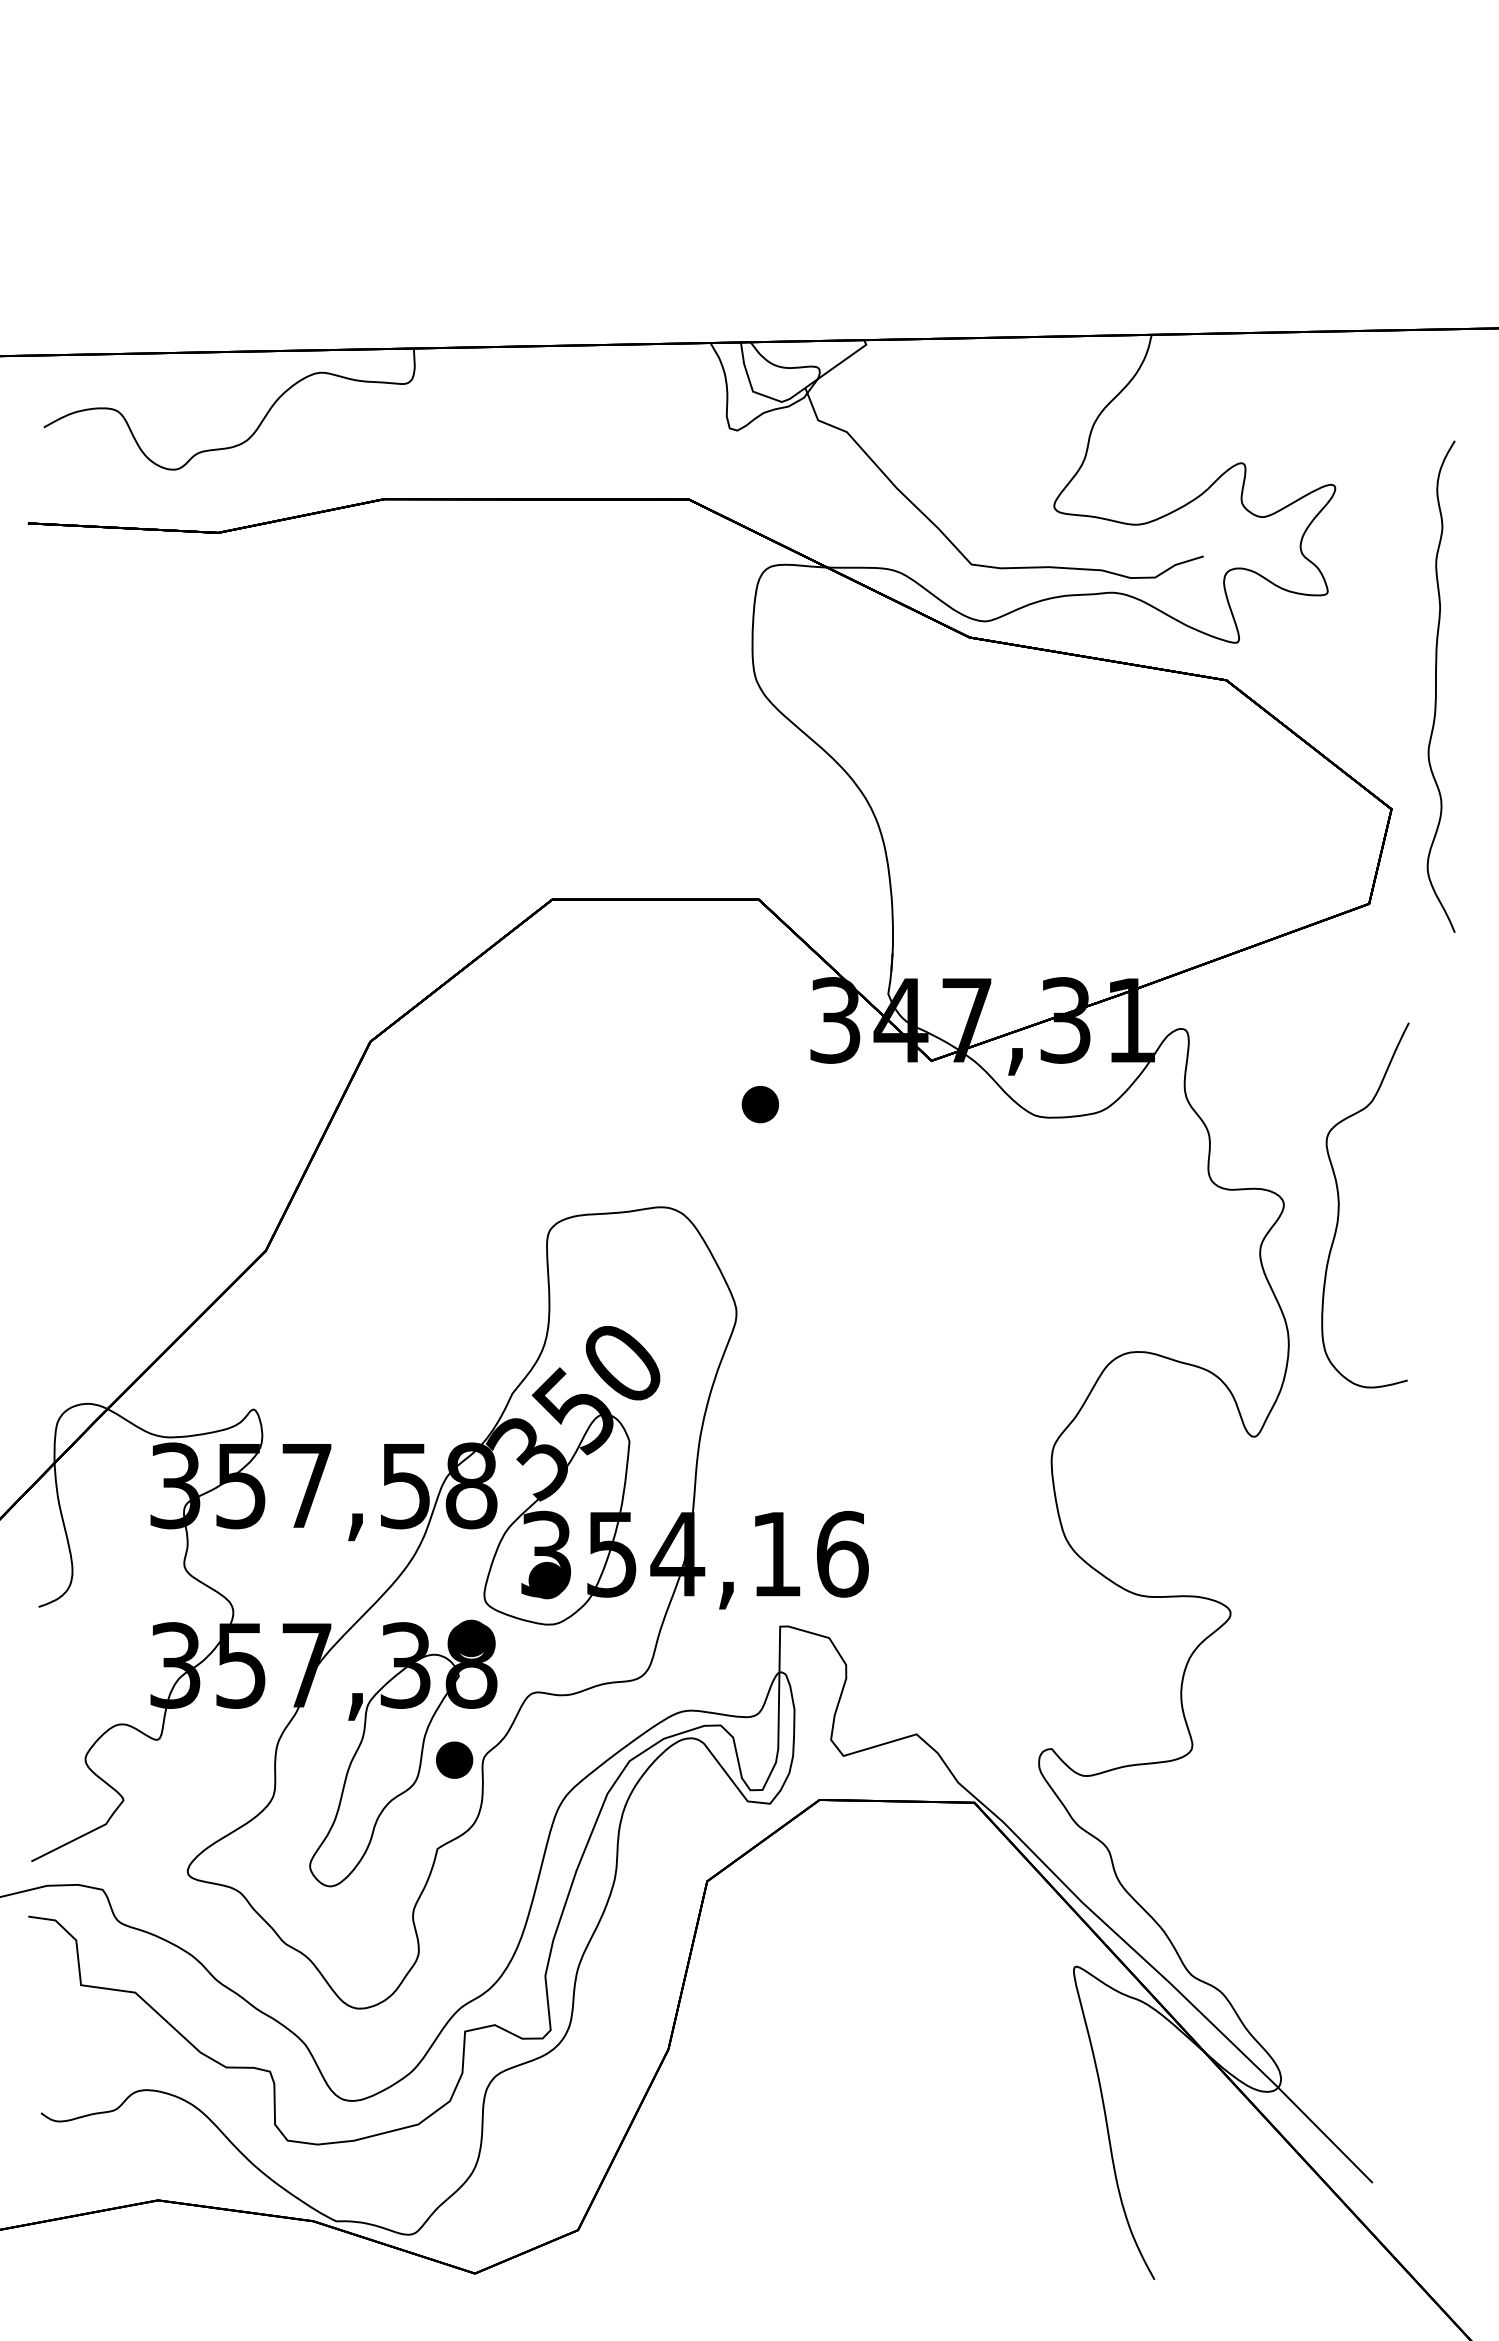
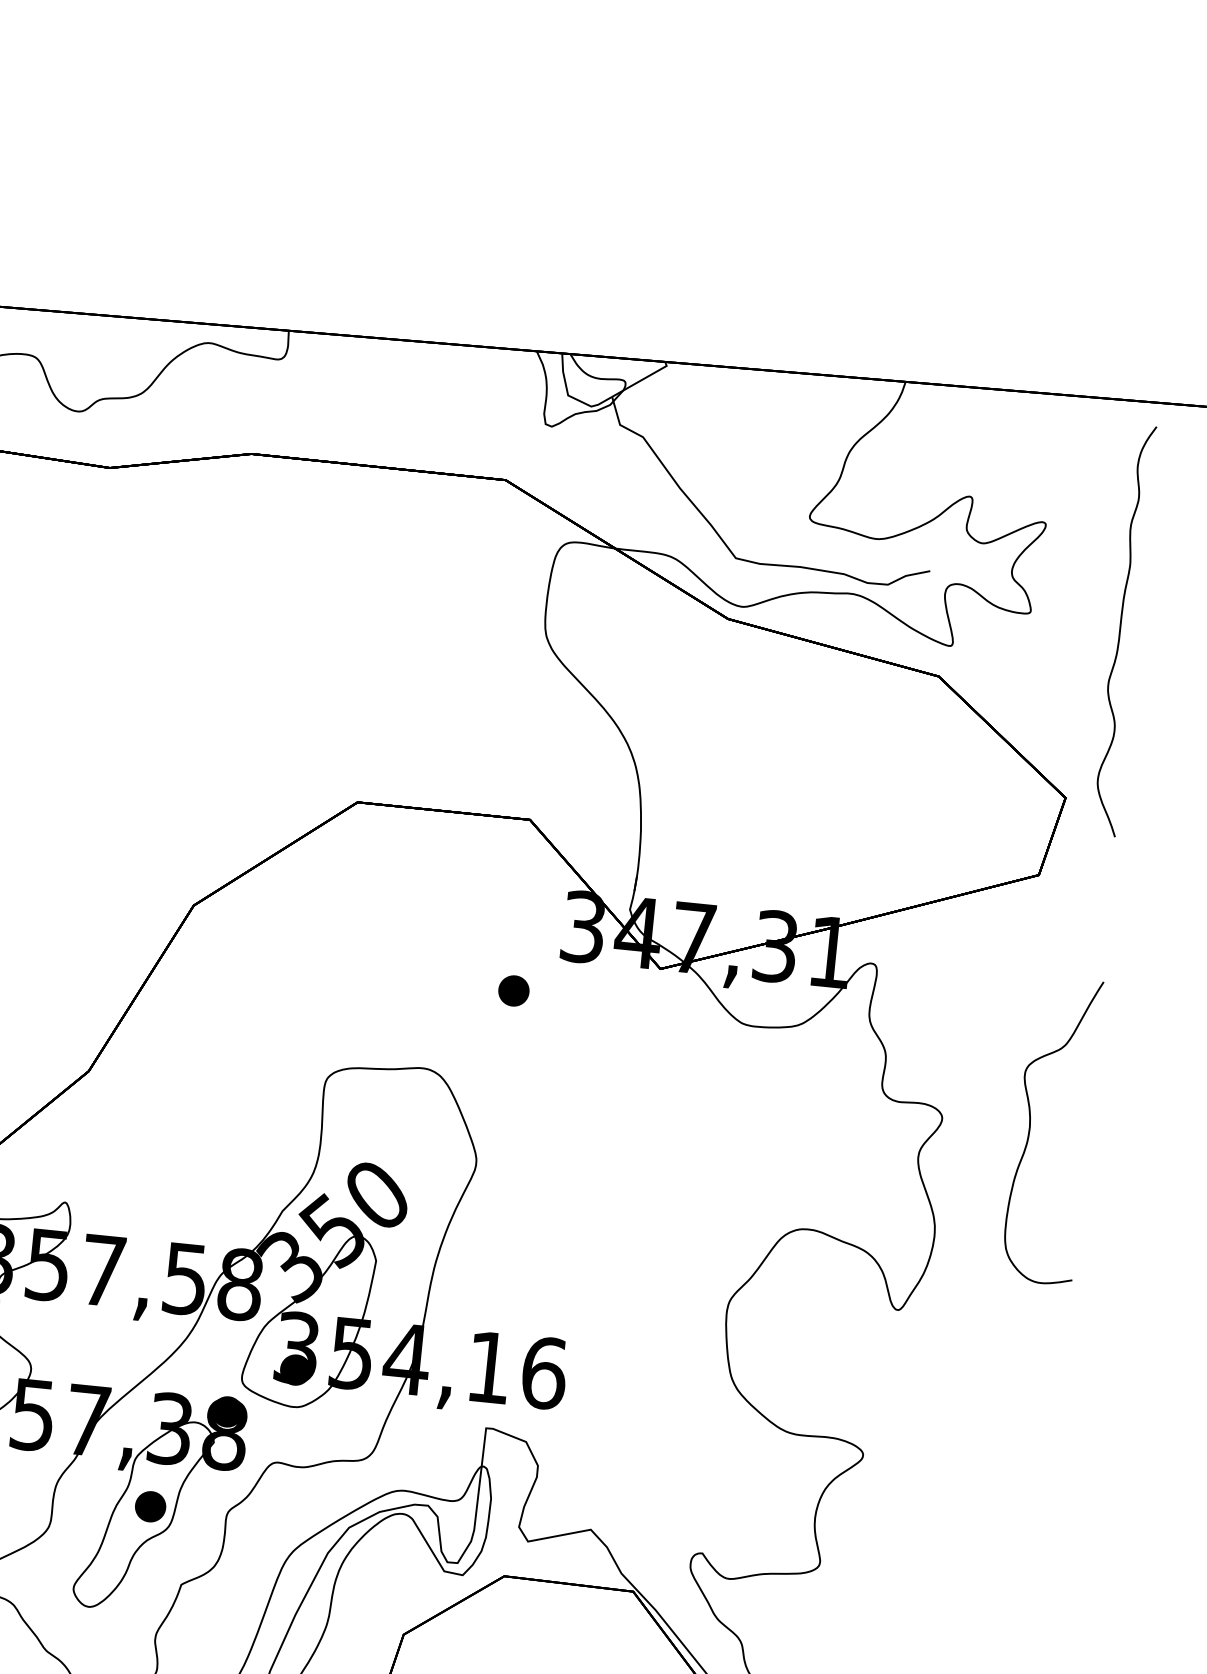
curve: (1436, 686) -> (1120, 630), moved
curve: (1339, 1205) -> (1030, 1128), moved
part: (454, 1759) -> (150, 1506), moved

